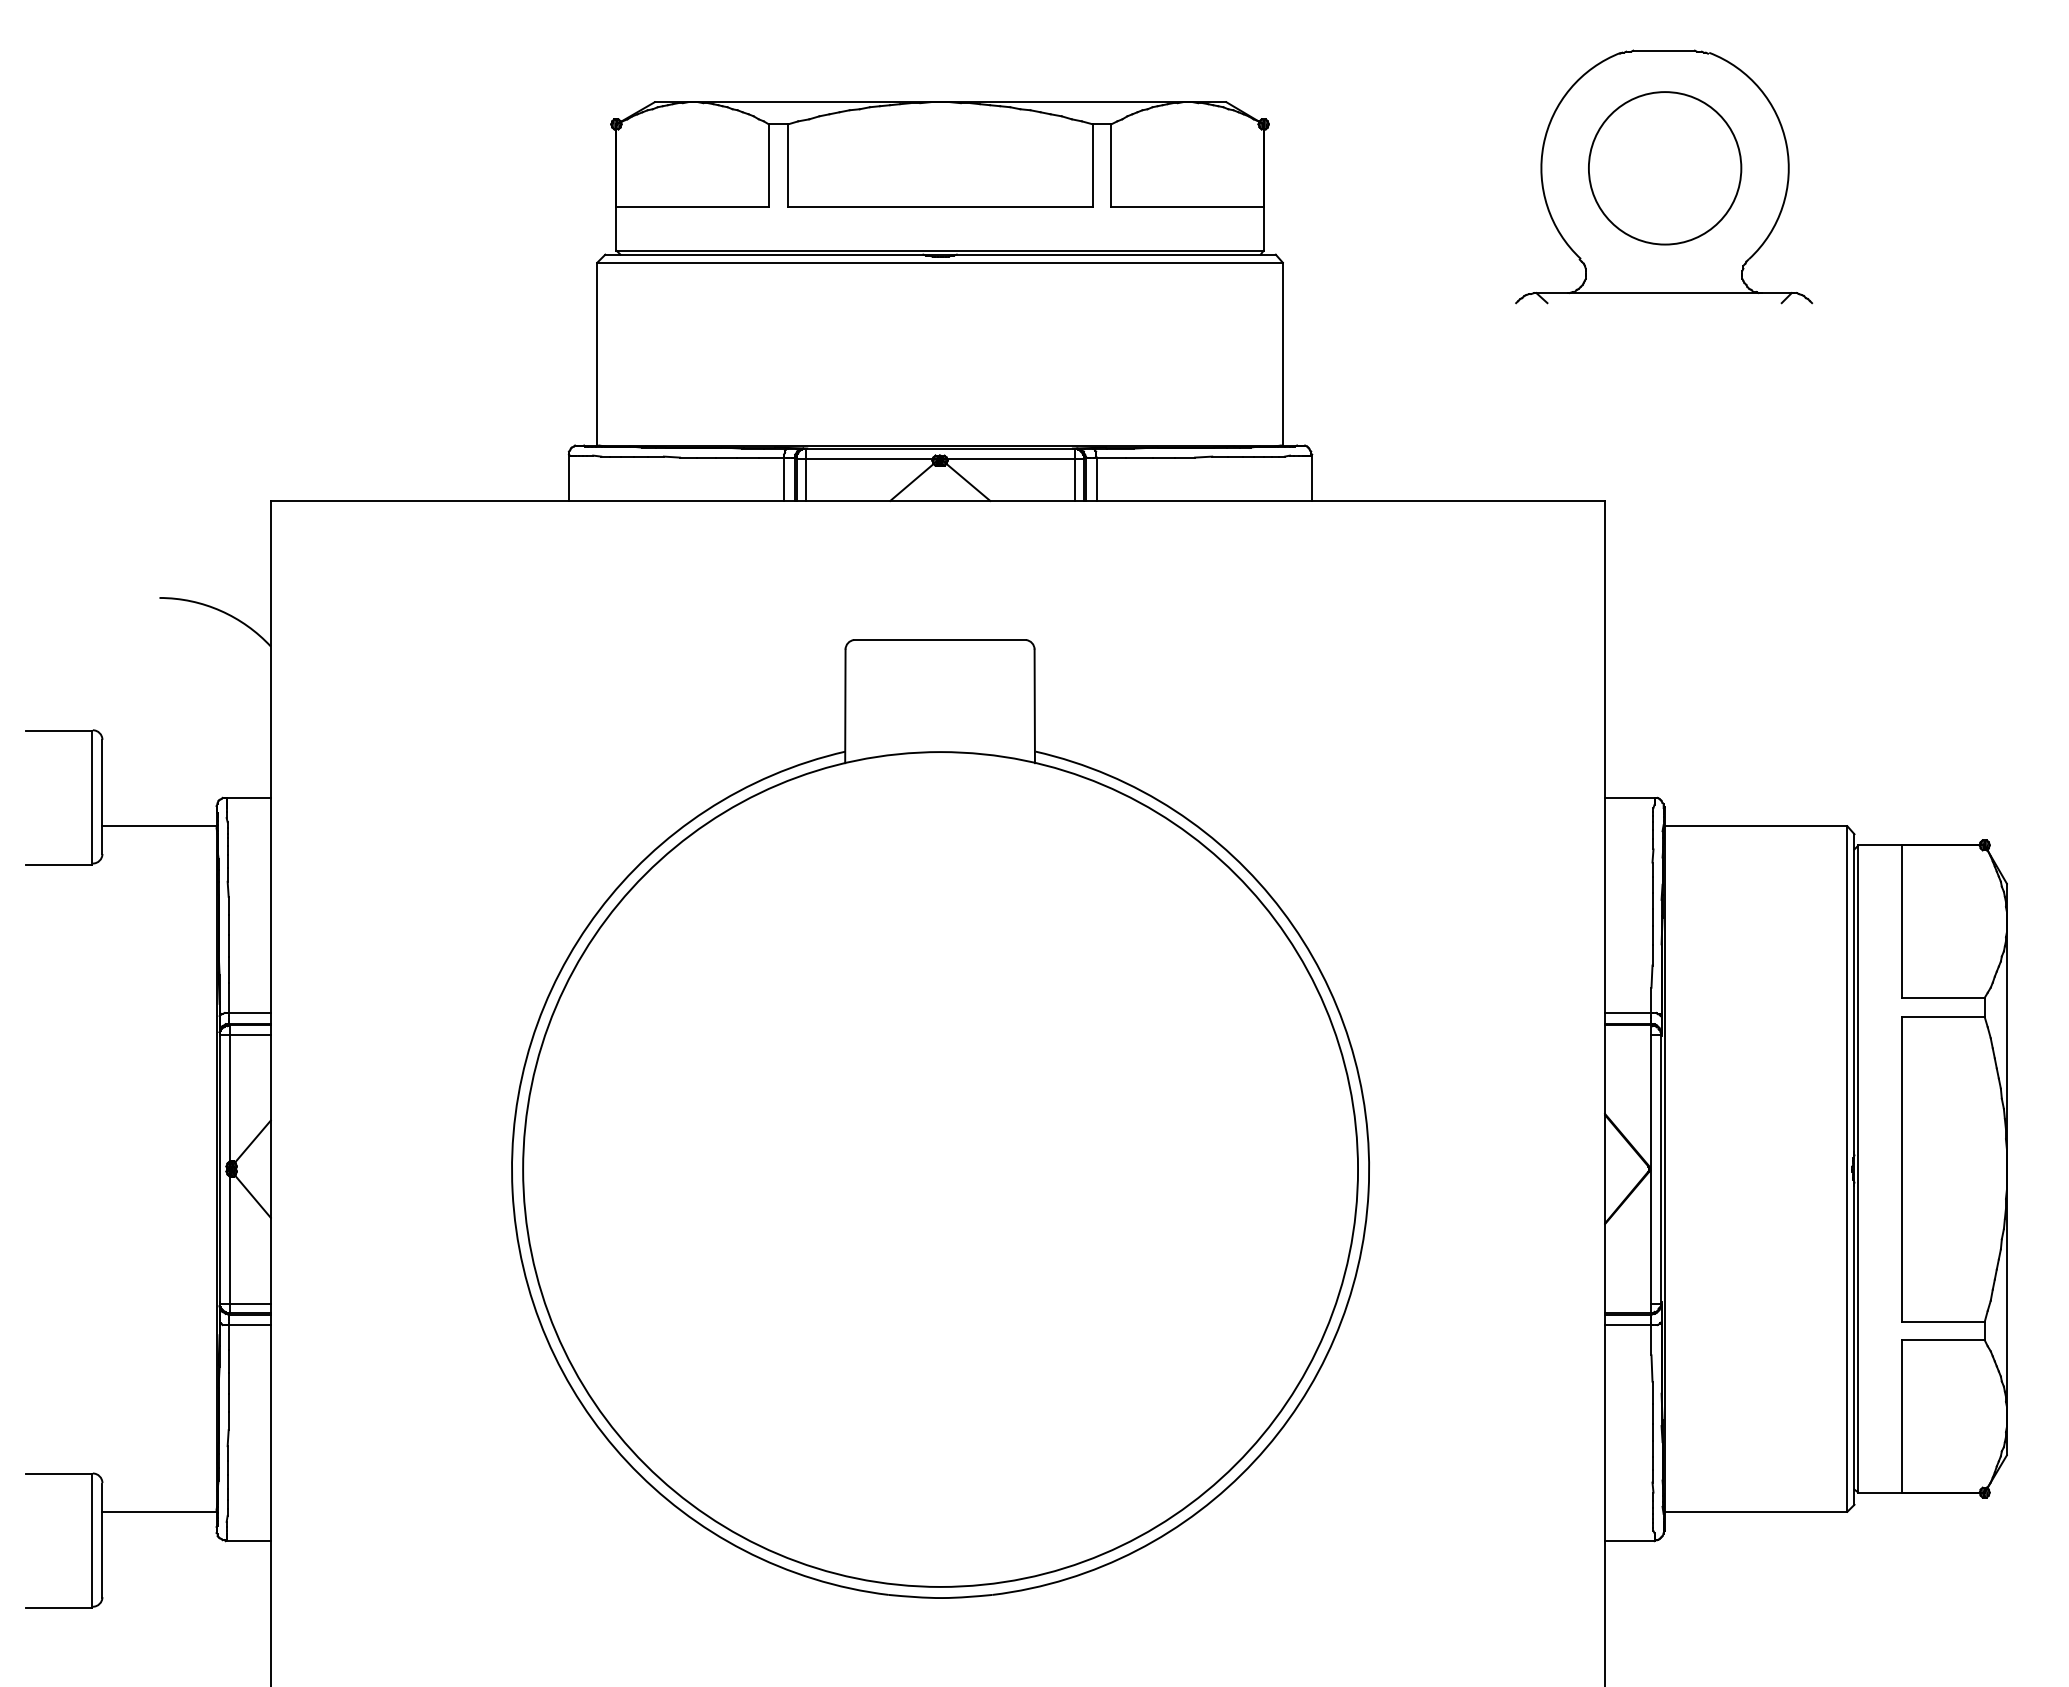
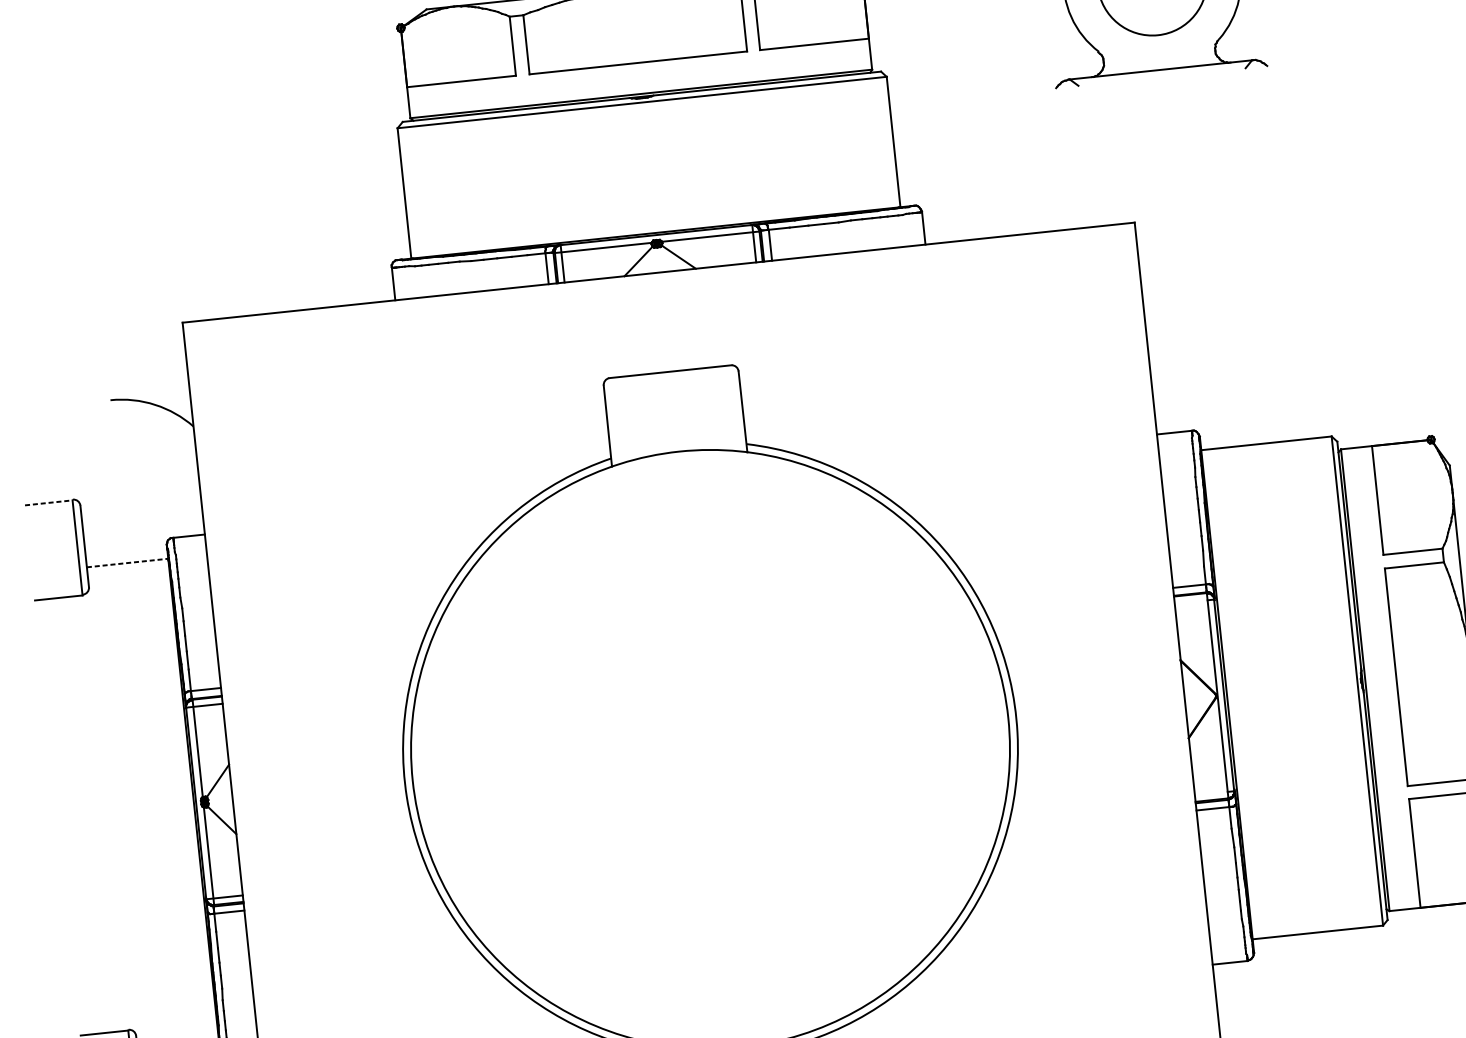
line: (59, 731) -> (49, 502), solid -> dashed
line: (160, 826) -> (128, 563), solid -> dashed

